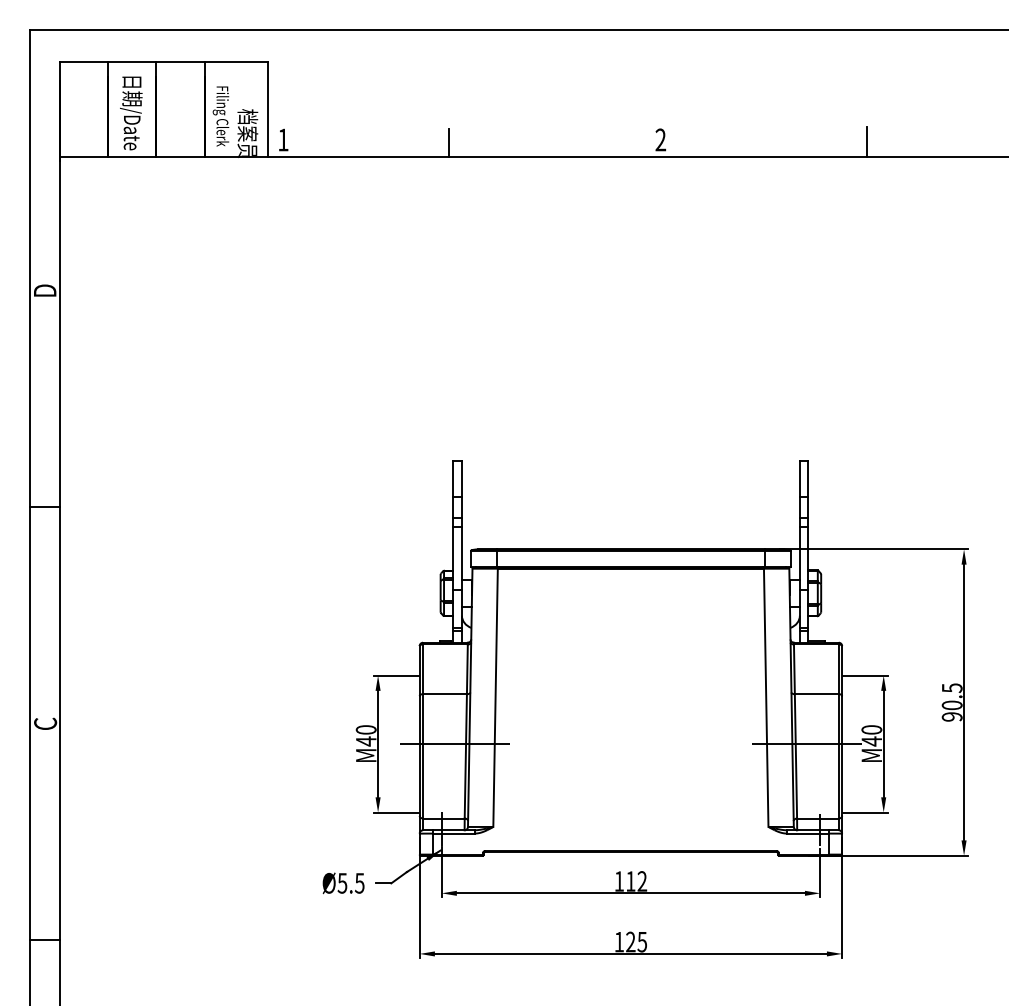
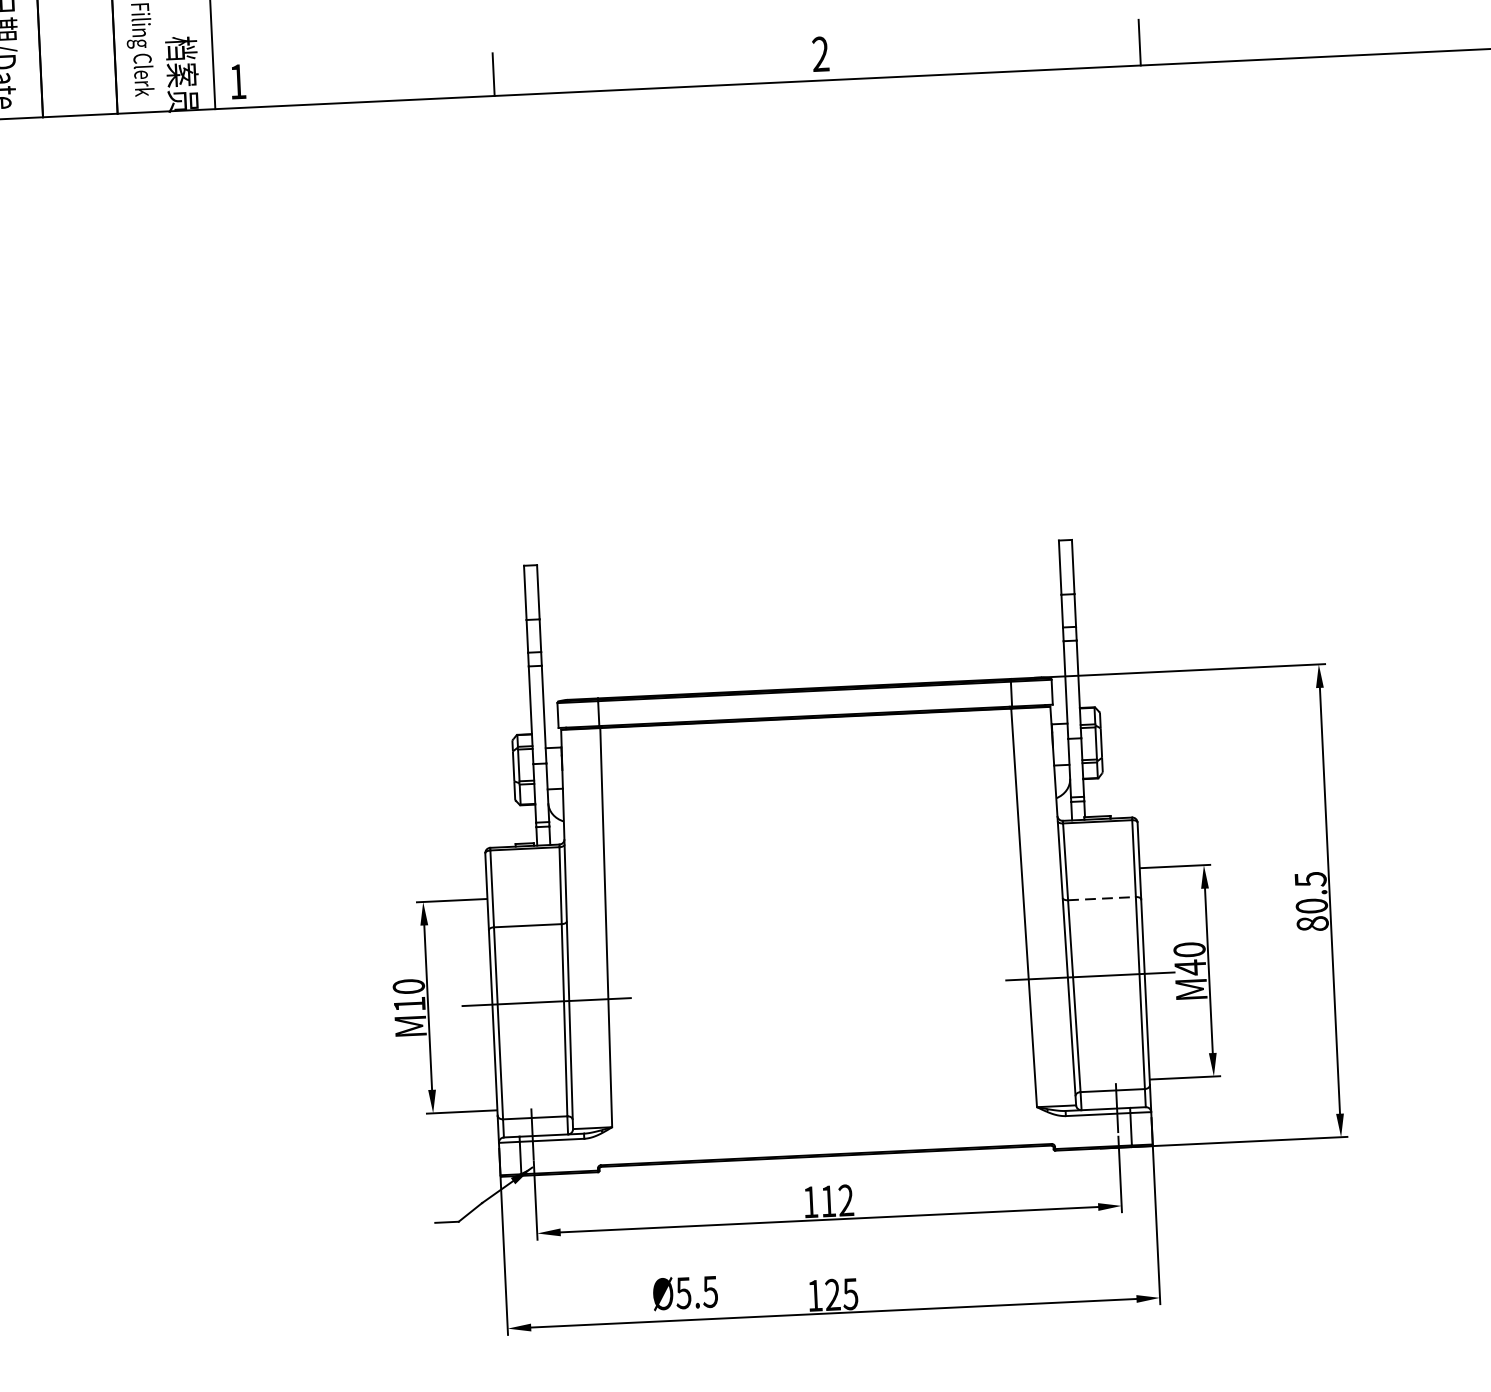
line: (816, 694) -> (1101, 899), solid -> dashed
text: (951, 716) -> (1311, 923), 90.5 -> 80.5
text: (366, 741) -> (410, 1004), M40 -> M10
text: (343, 883) -> (685, 1293), moved

